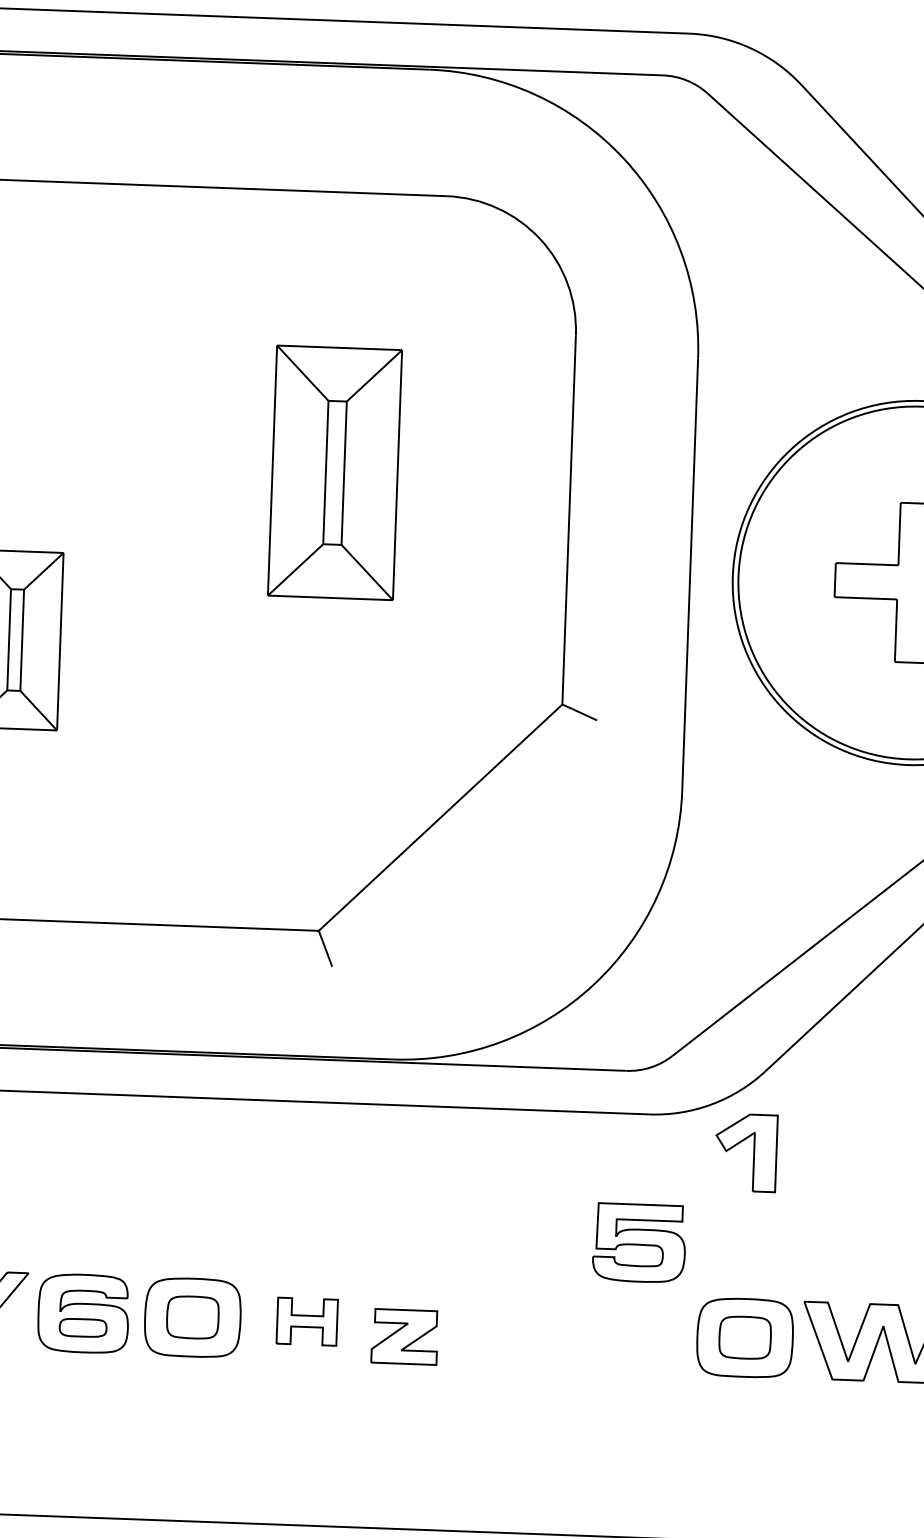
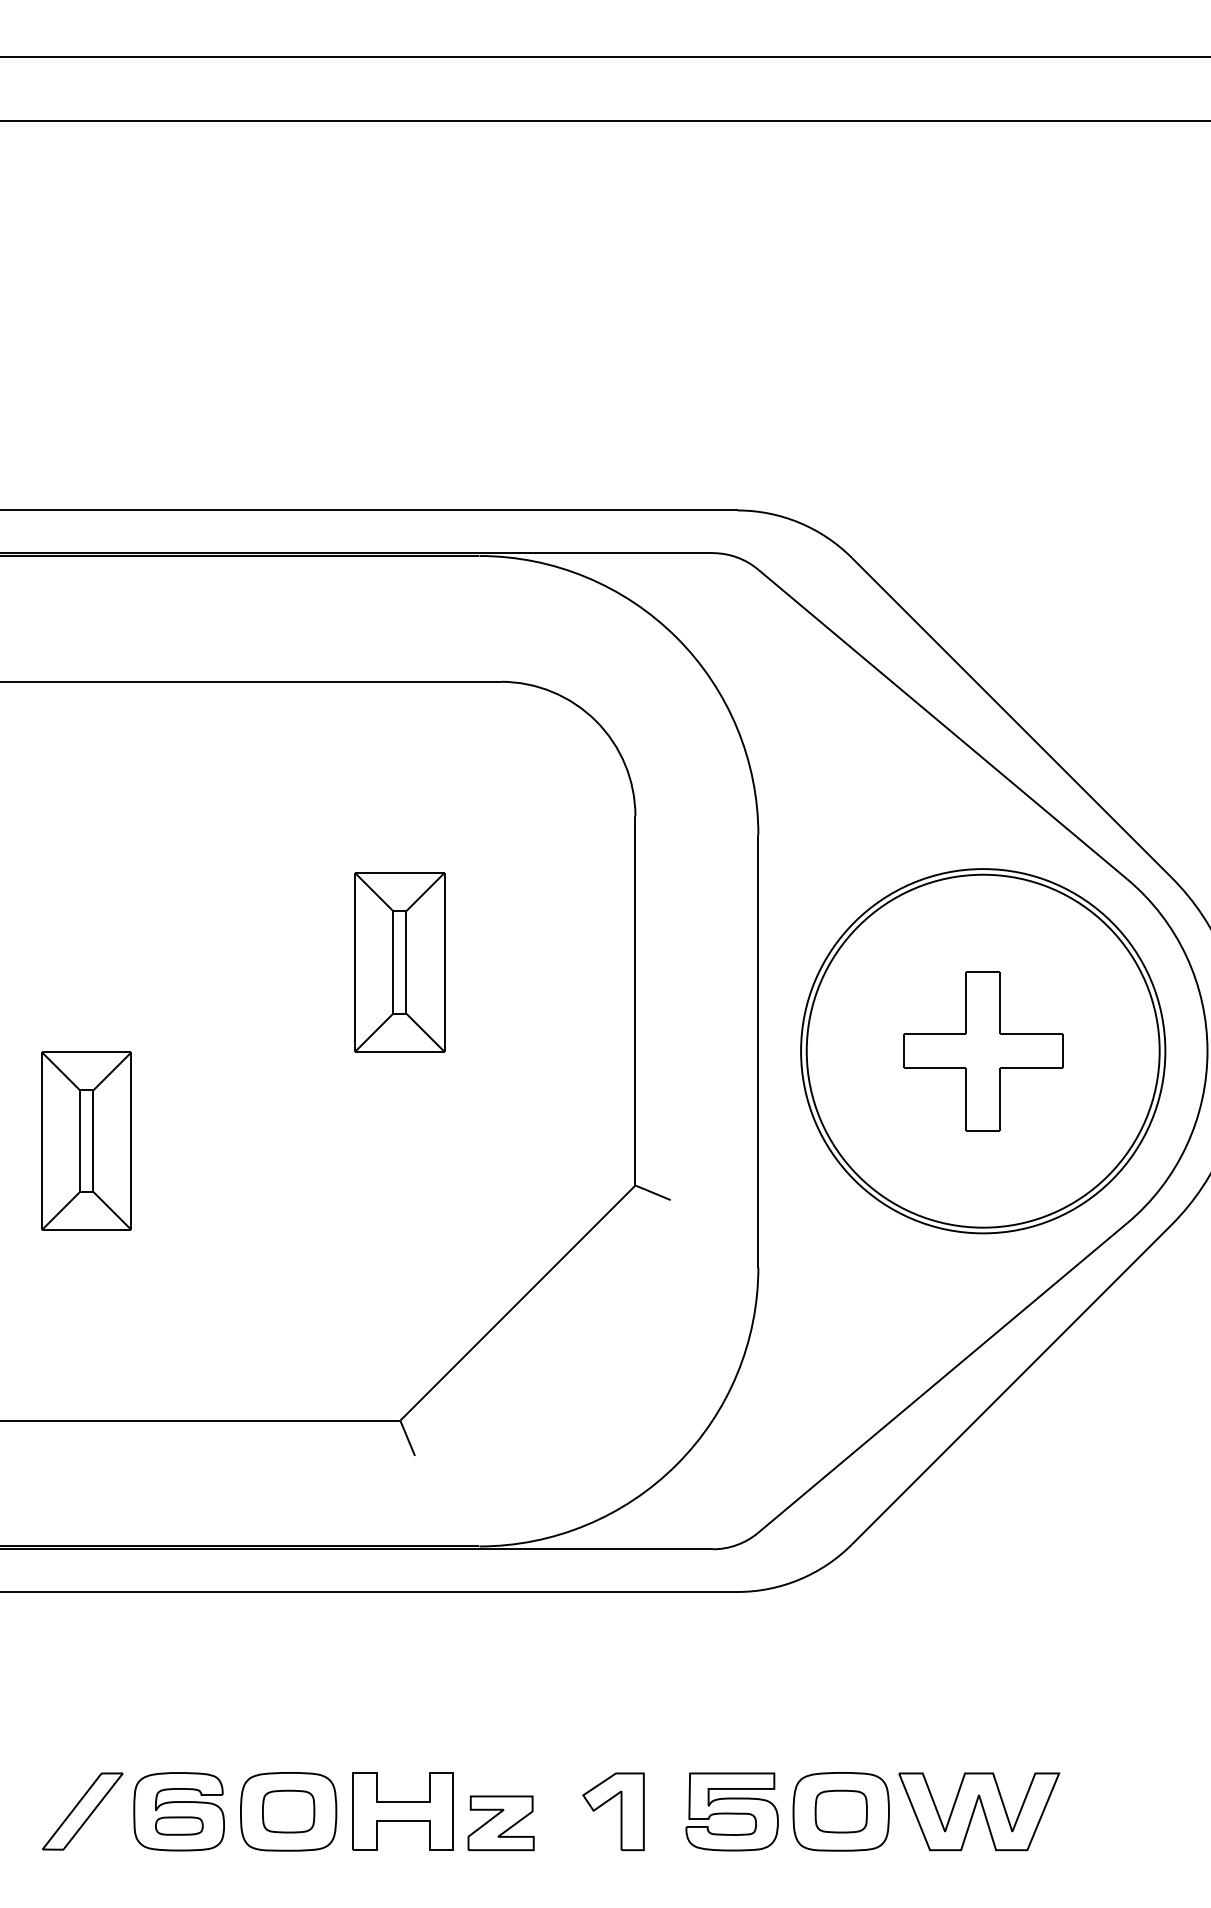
part: (334, 472) -> (399, 962), size x0.71
part: (753, 1152) -> (620, 1811), moved
part: (638, 1242) -> (731, 1811), moved
part: (306, 1321) -> (402, 1811), size x1.67

